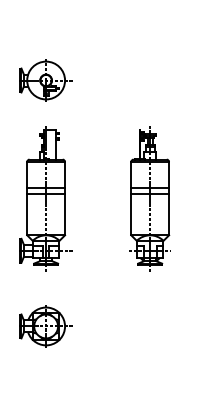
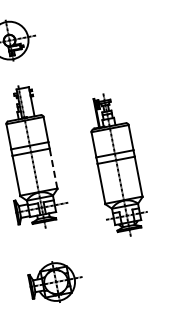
part: (149, 198) -> (116, 164), moved
line: (65, 214) -> (53, 168), solid -> dashed

